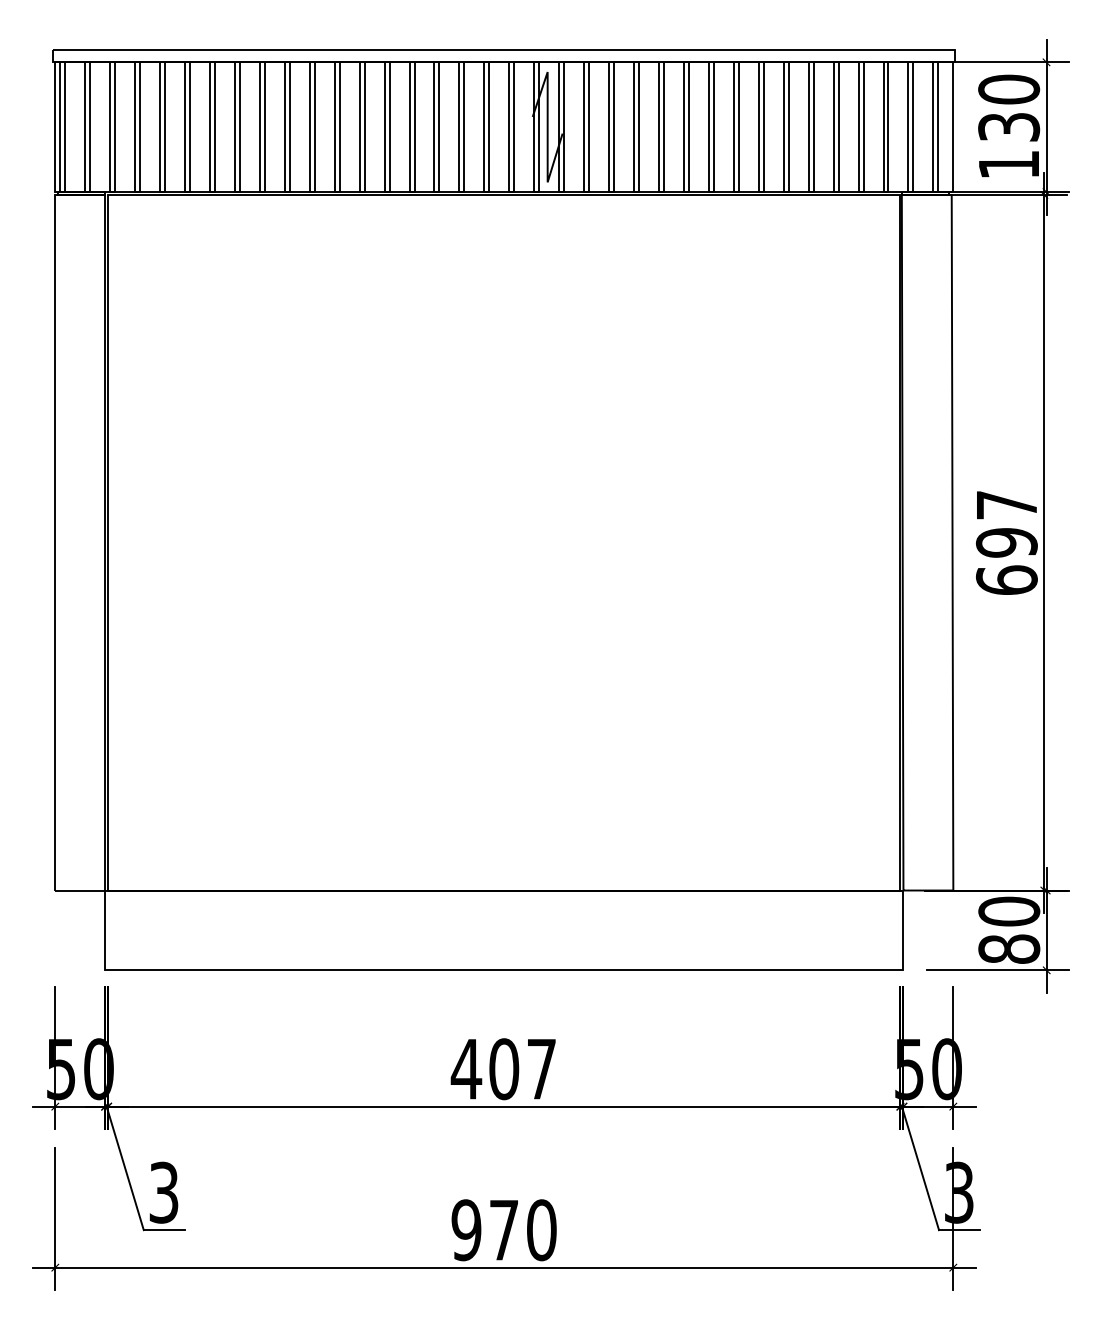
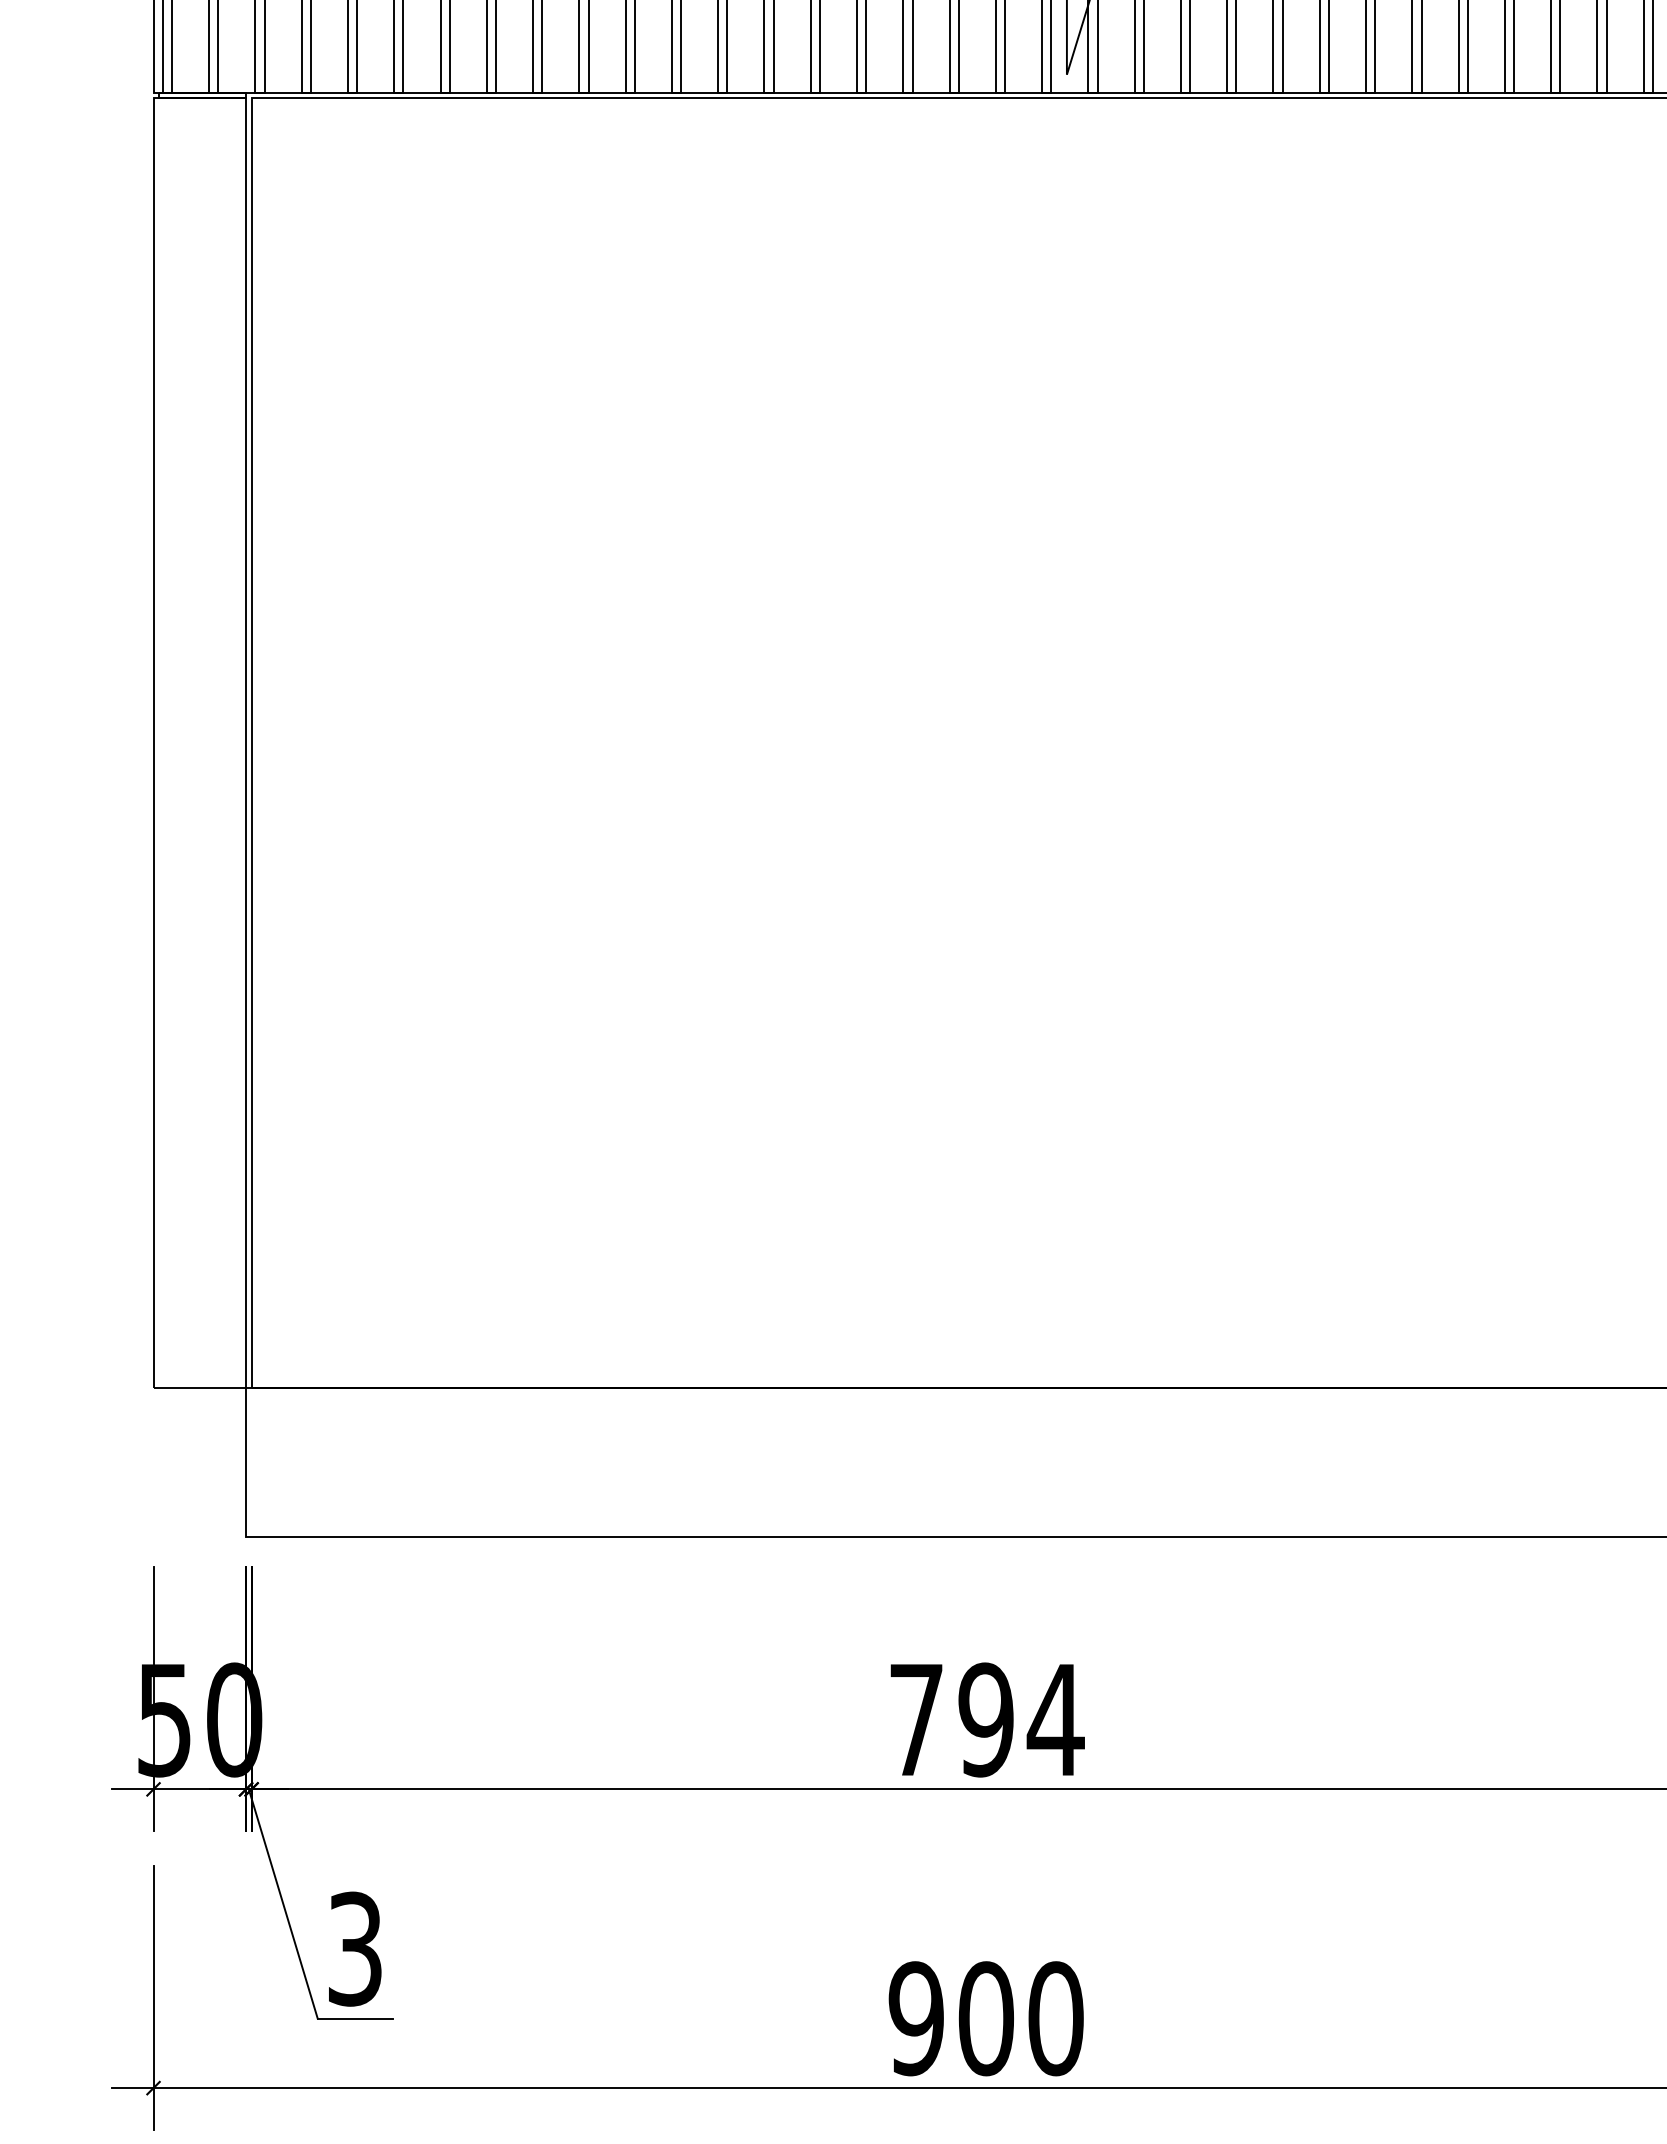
text: (503, 1069) -> (984, 1720), 407 -> 794
text: (504, 1230) -> (986, 2019), 970 -> 900

